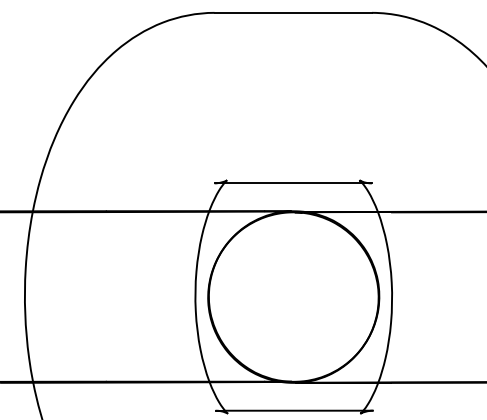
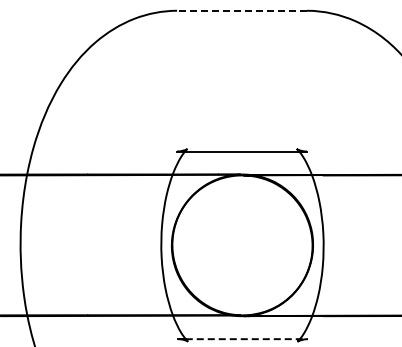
line: (293, 12) -> (242, 10), solid -> dashed
line: (299, 411) -> (247, 339), solid -> dashed

